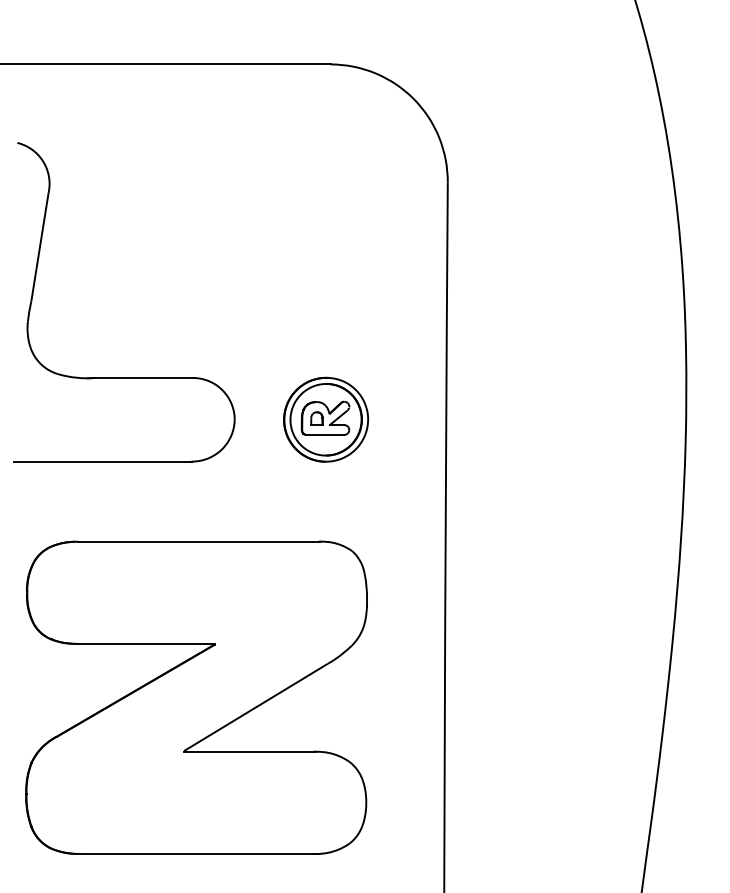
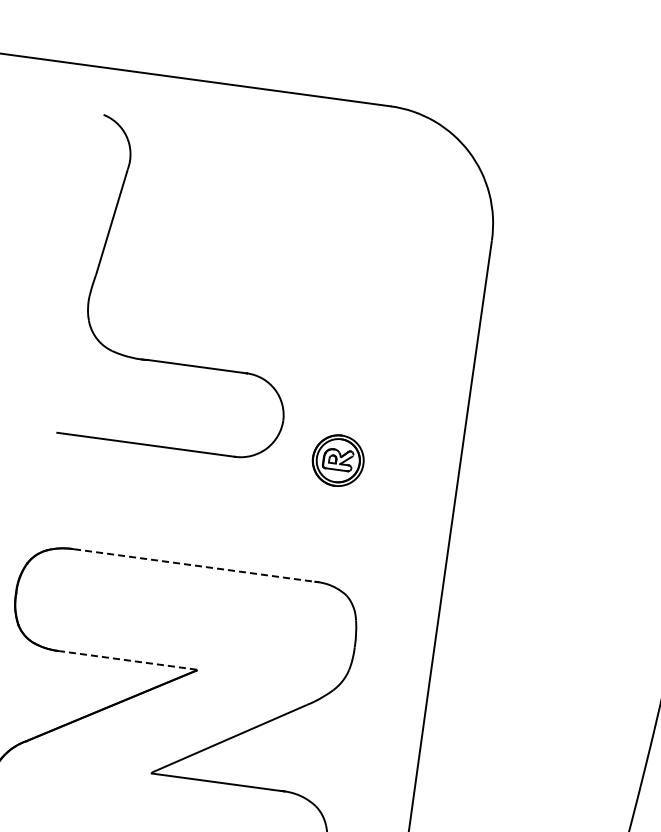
part: (124, 377) -> (178, 363), moved
part: (325, 419) -> (337, 460), size x0.6
line: (199, 541) -> (195, 565), solid -> dashed
line: (146, 643) -> (128, 660), solid -> dashed

